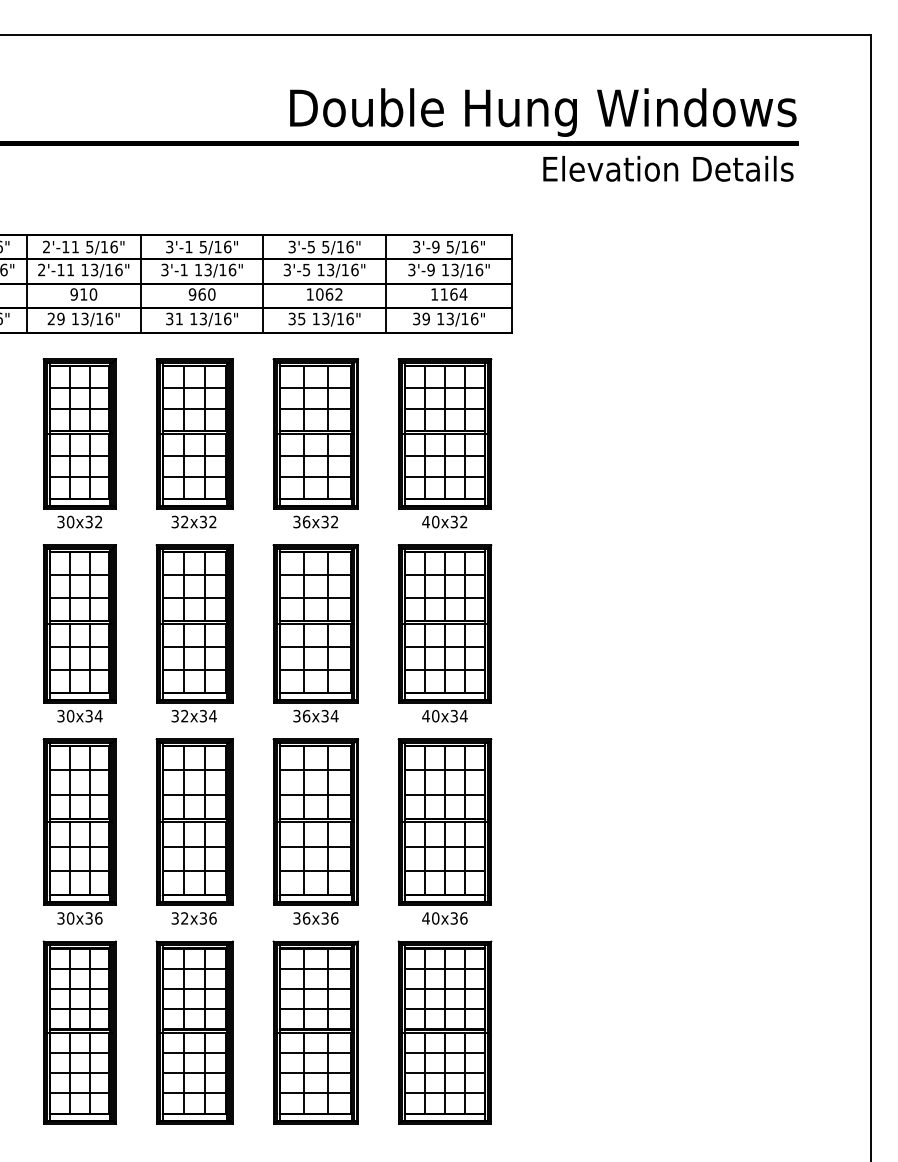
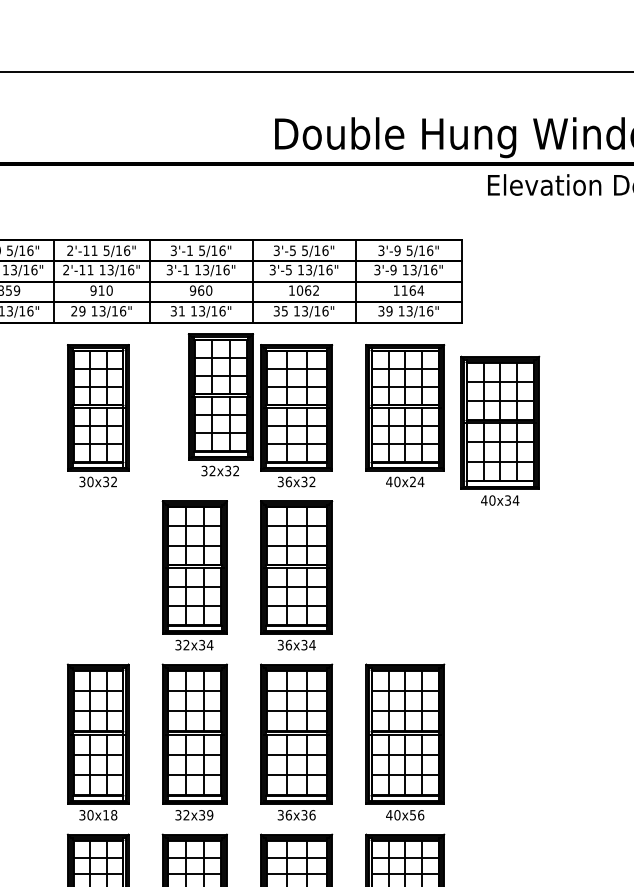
part: (194, 443) -> (220, 404), moved
text: (458, 521) -> (416, 481), 40x32 -> 40x24
part: (79, 633) -> (97, 575), removed
part: (444, 633) -> (499, 431), moved
text: (454, 917) -> (413, 814), 40x36 -> 40x56
text: (93, 918) -> (109, 815), 30x36 -> 30x18
text: (212, 918) -> (209, 815), 32x36 -> 32x39

